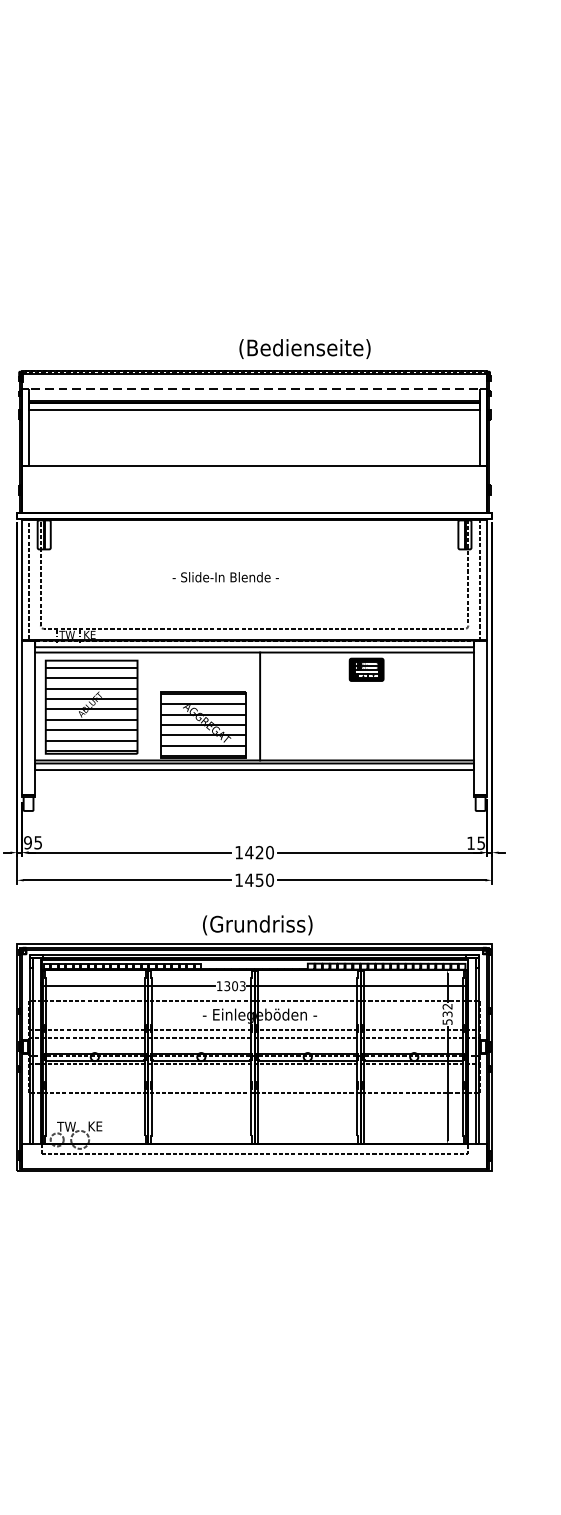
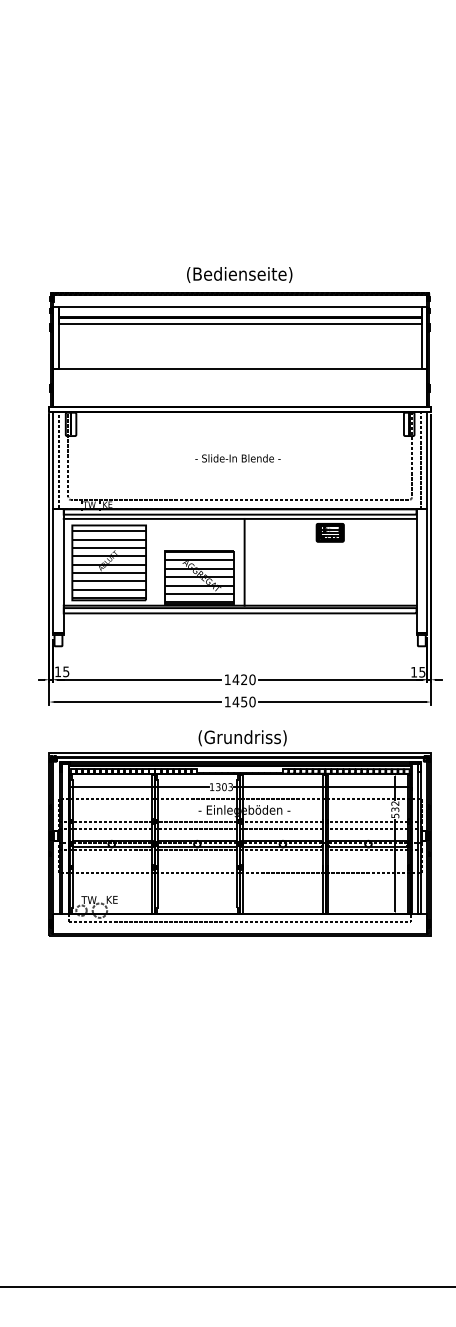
text: (304, 348) -> (239, 274), moved
line: (255, 389) -> (240, 307), dashed -> solid
text: (225, 577) -> (237, 458), moved
text: (27, 842) -> (57, 671), 95 -> 15

